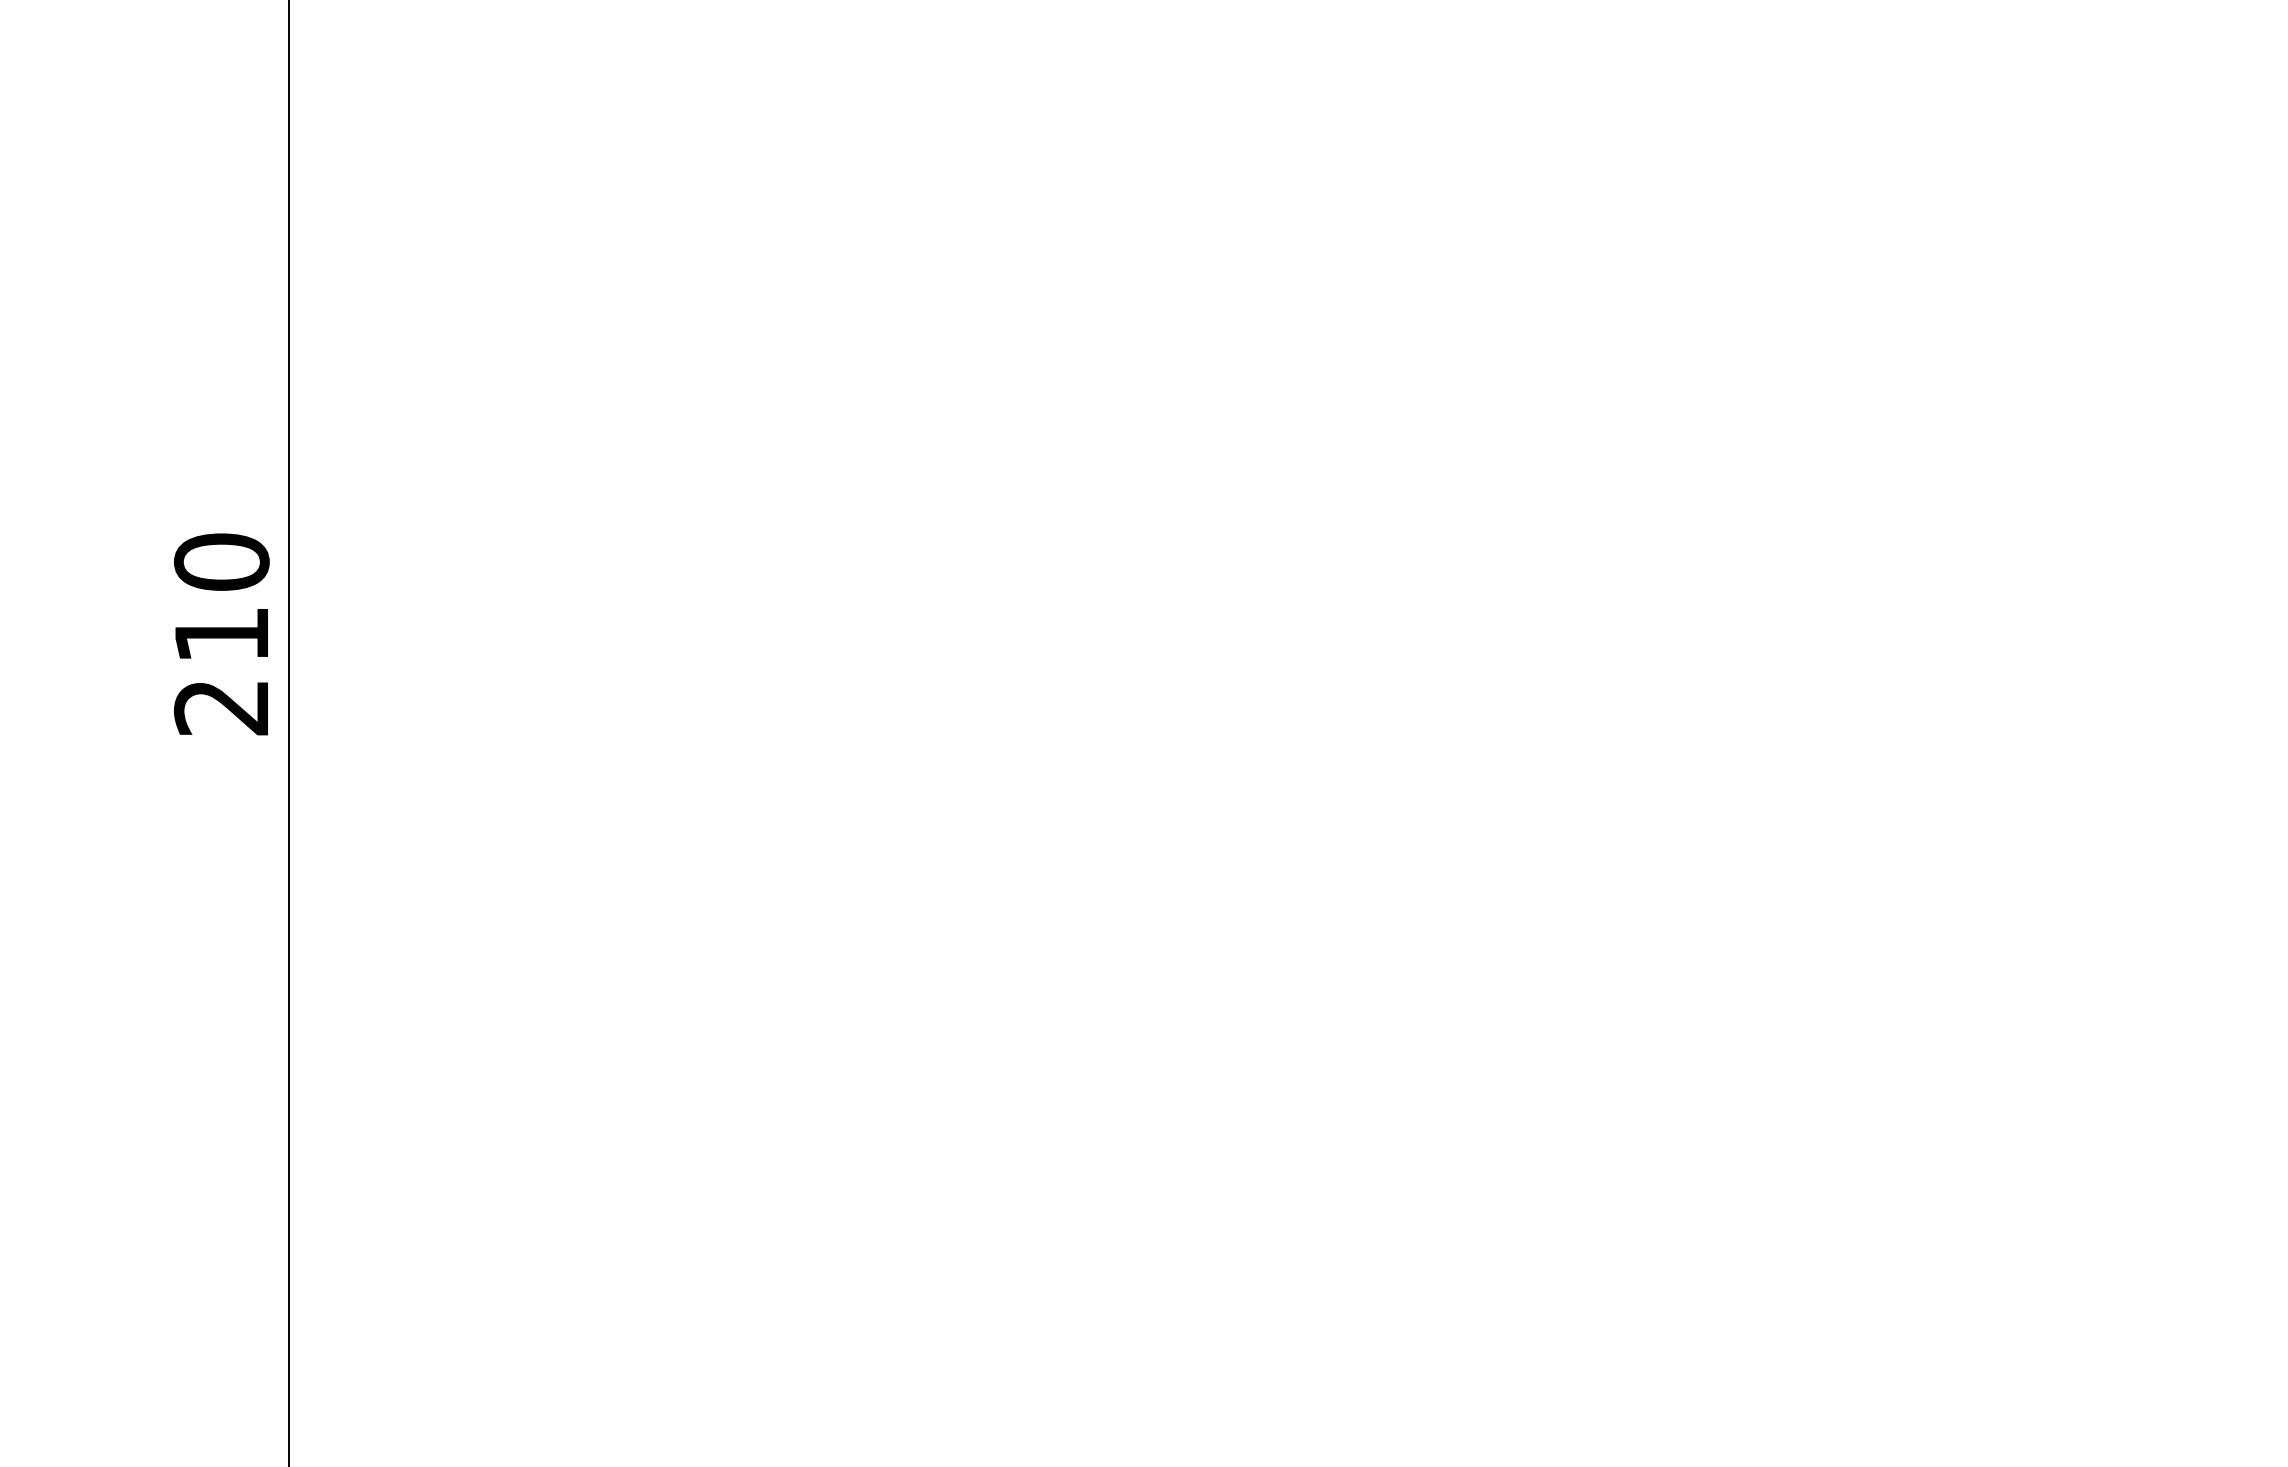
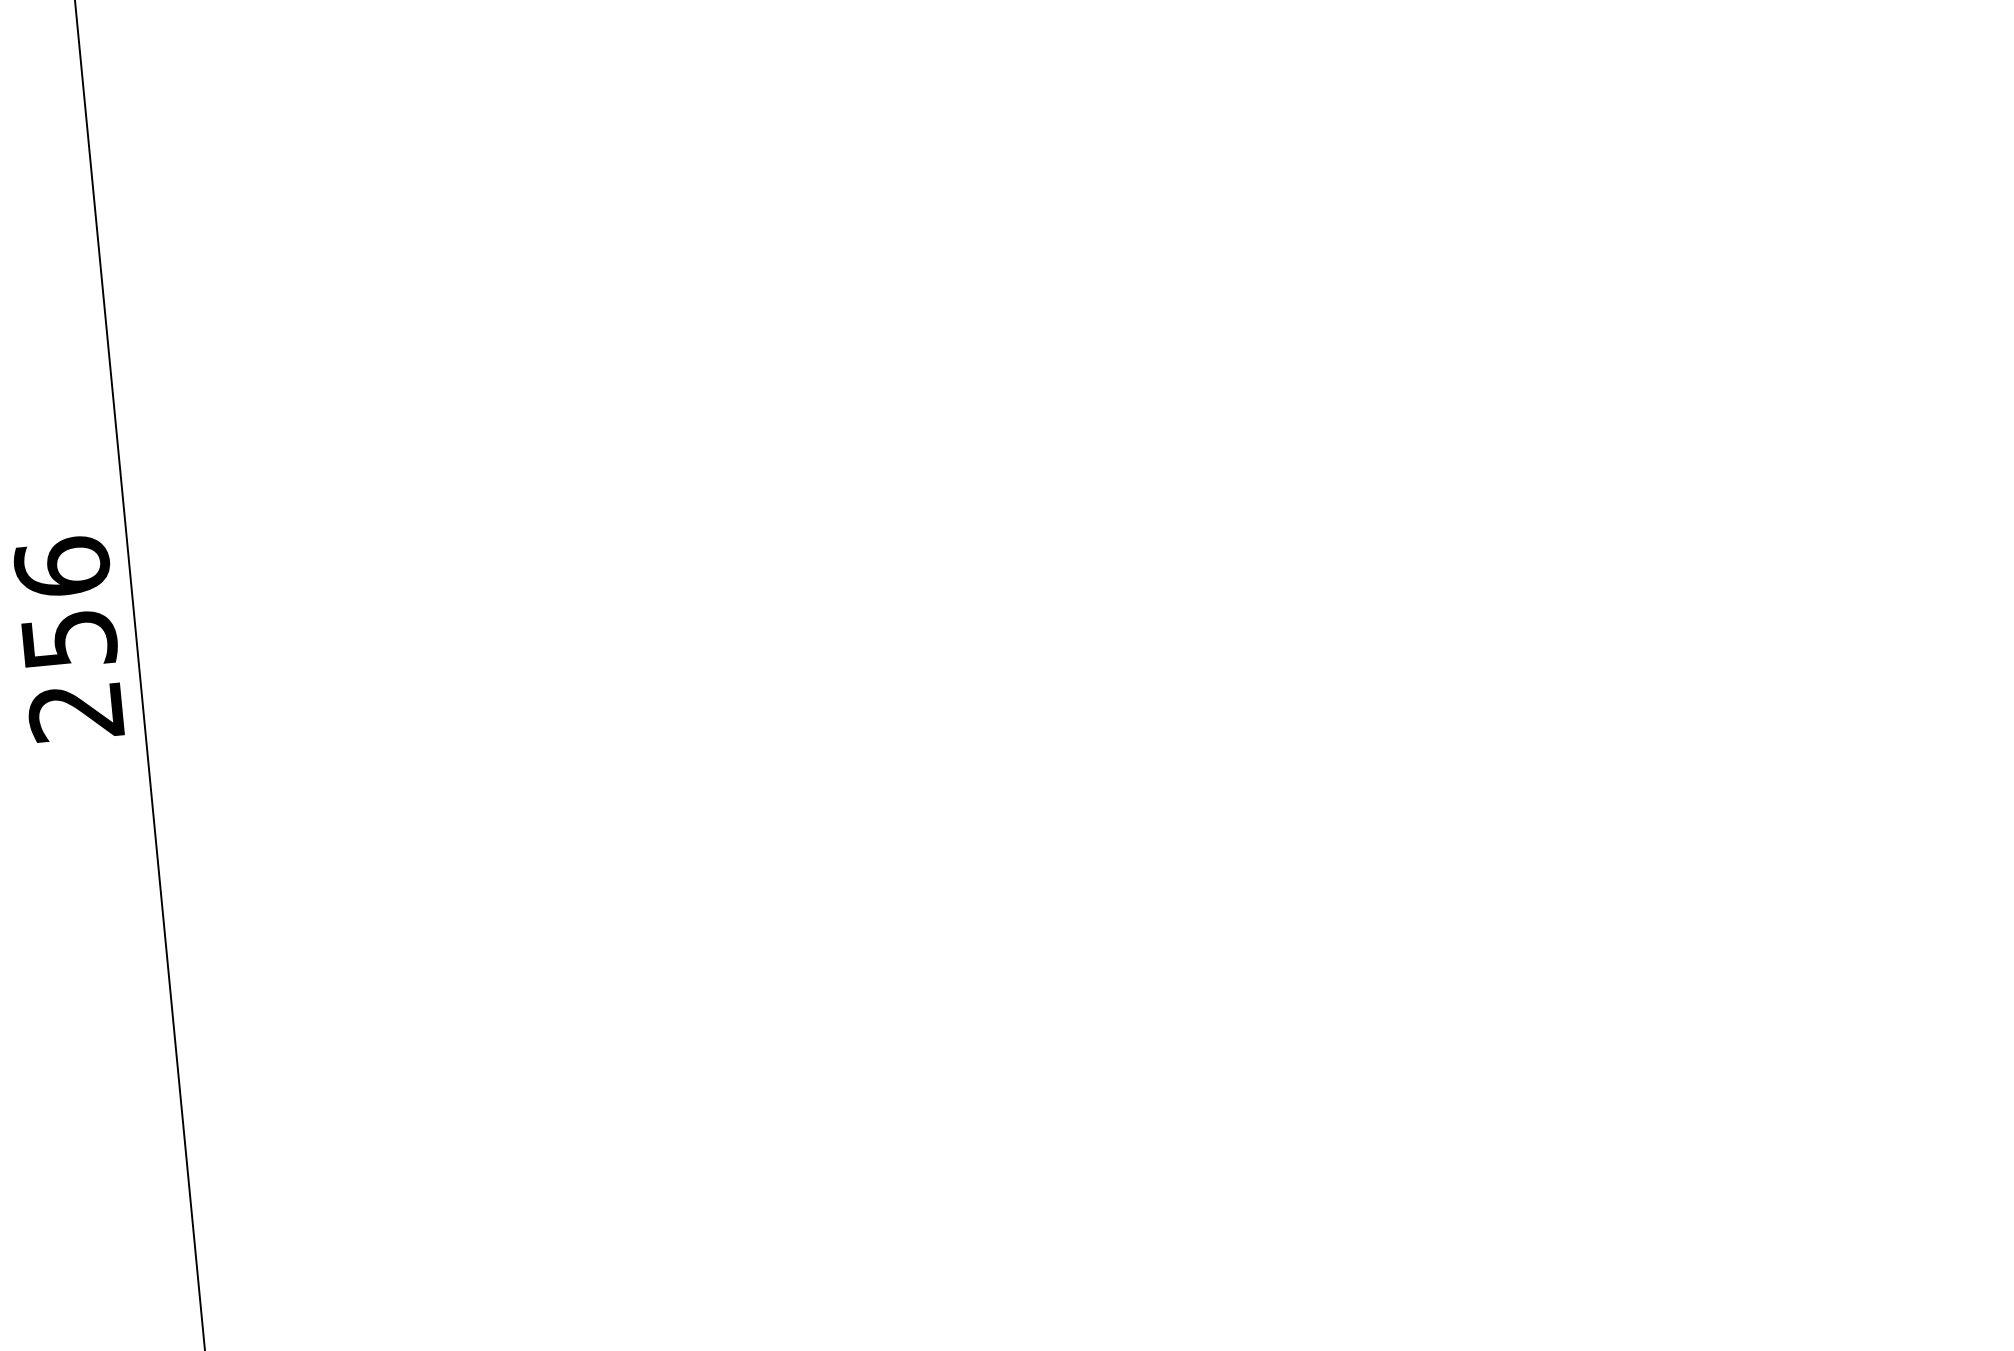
text: (221, 597) -> (65, 602), 210 -> 256

